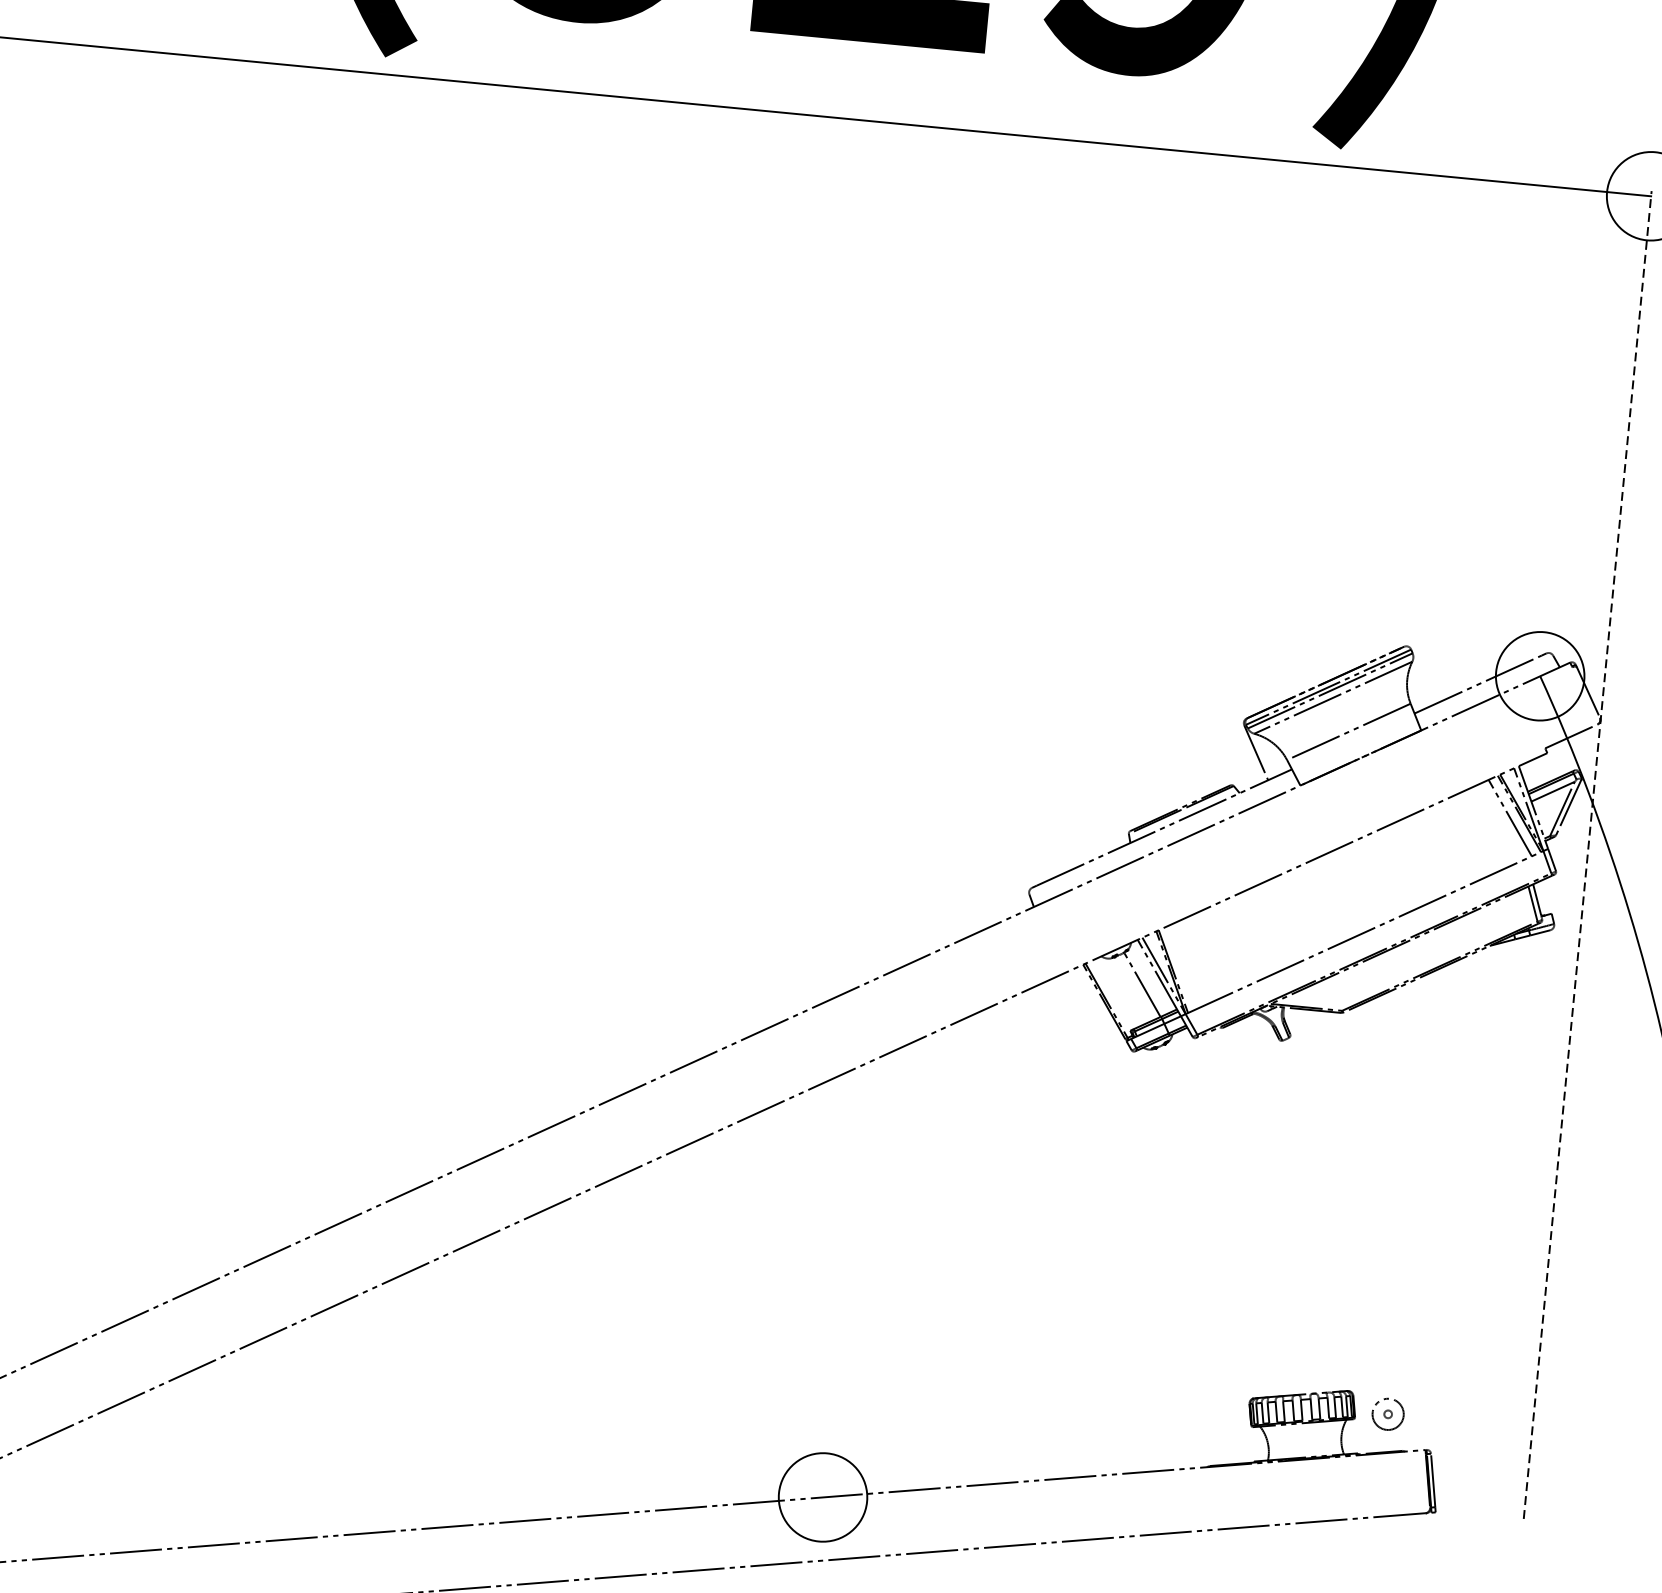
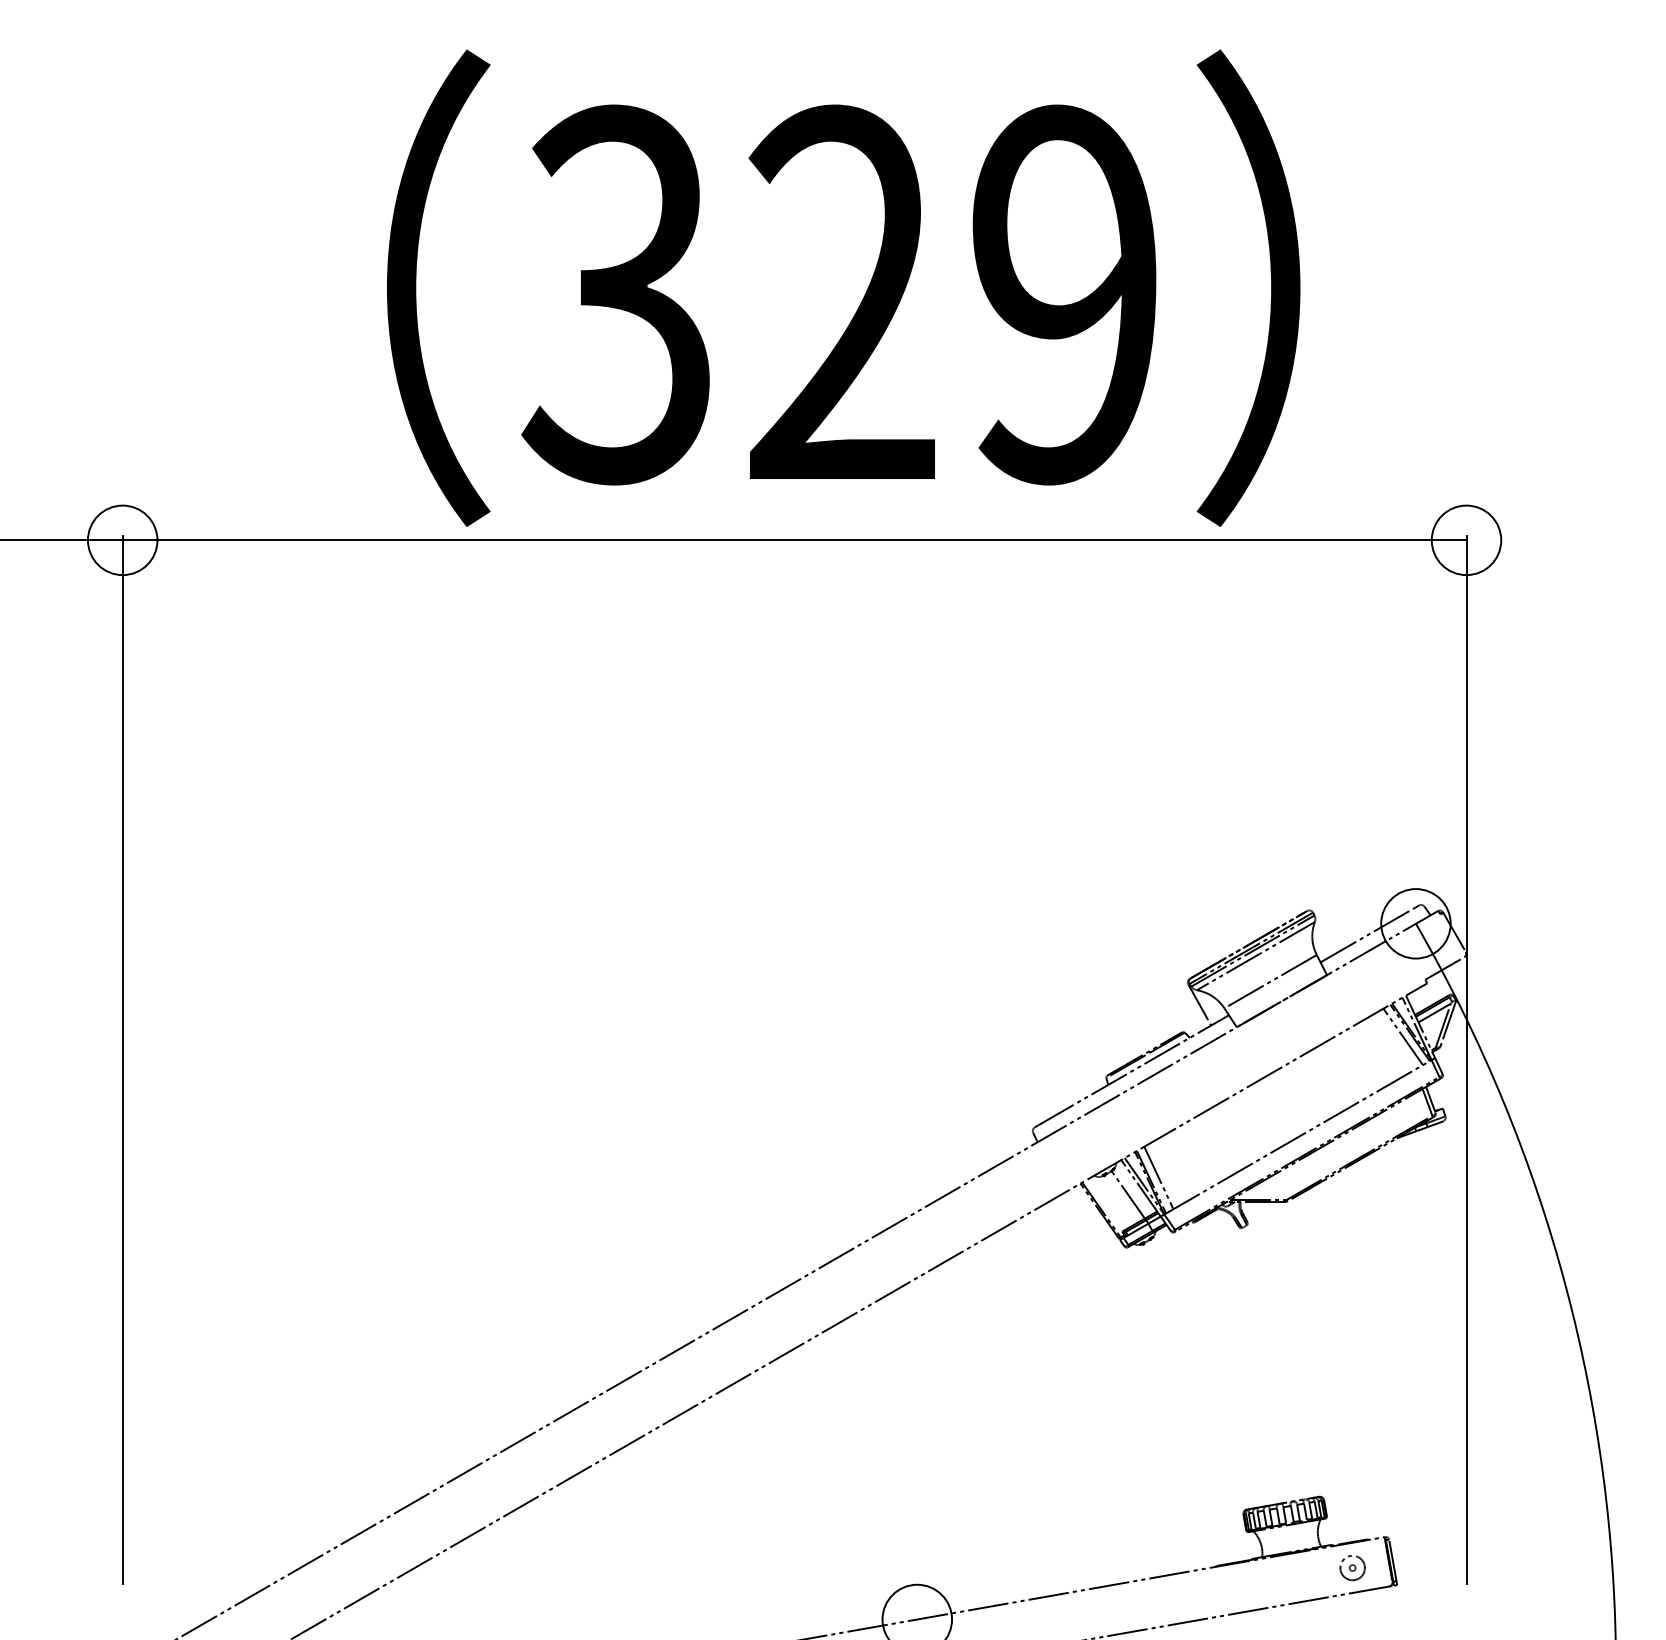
line: (1587, 854) -> (1466, 1059), dashed -> solid
line: (1182, 966) -> (1158, 1177), added
part: (1387, 1414) -> (1352, 1568), moved

